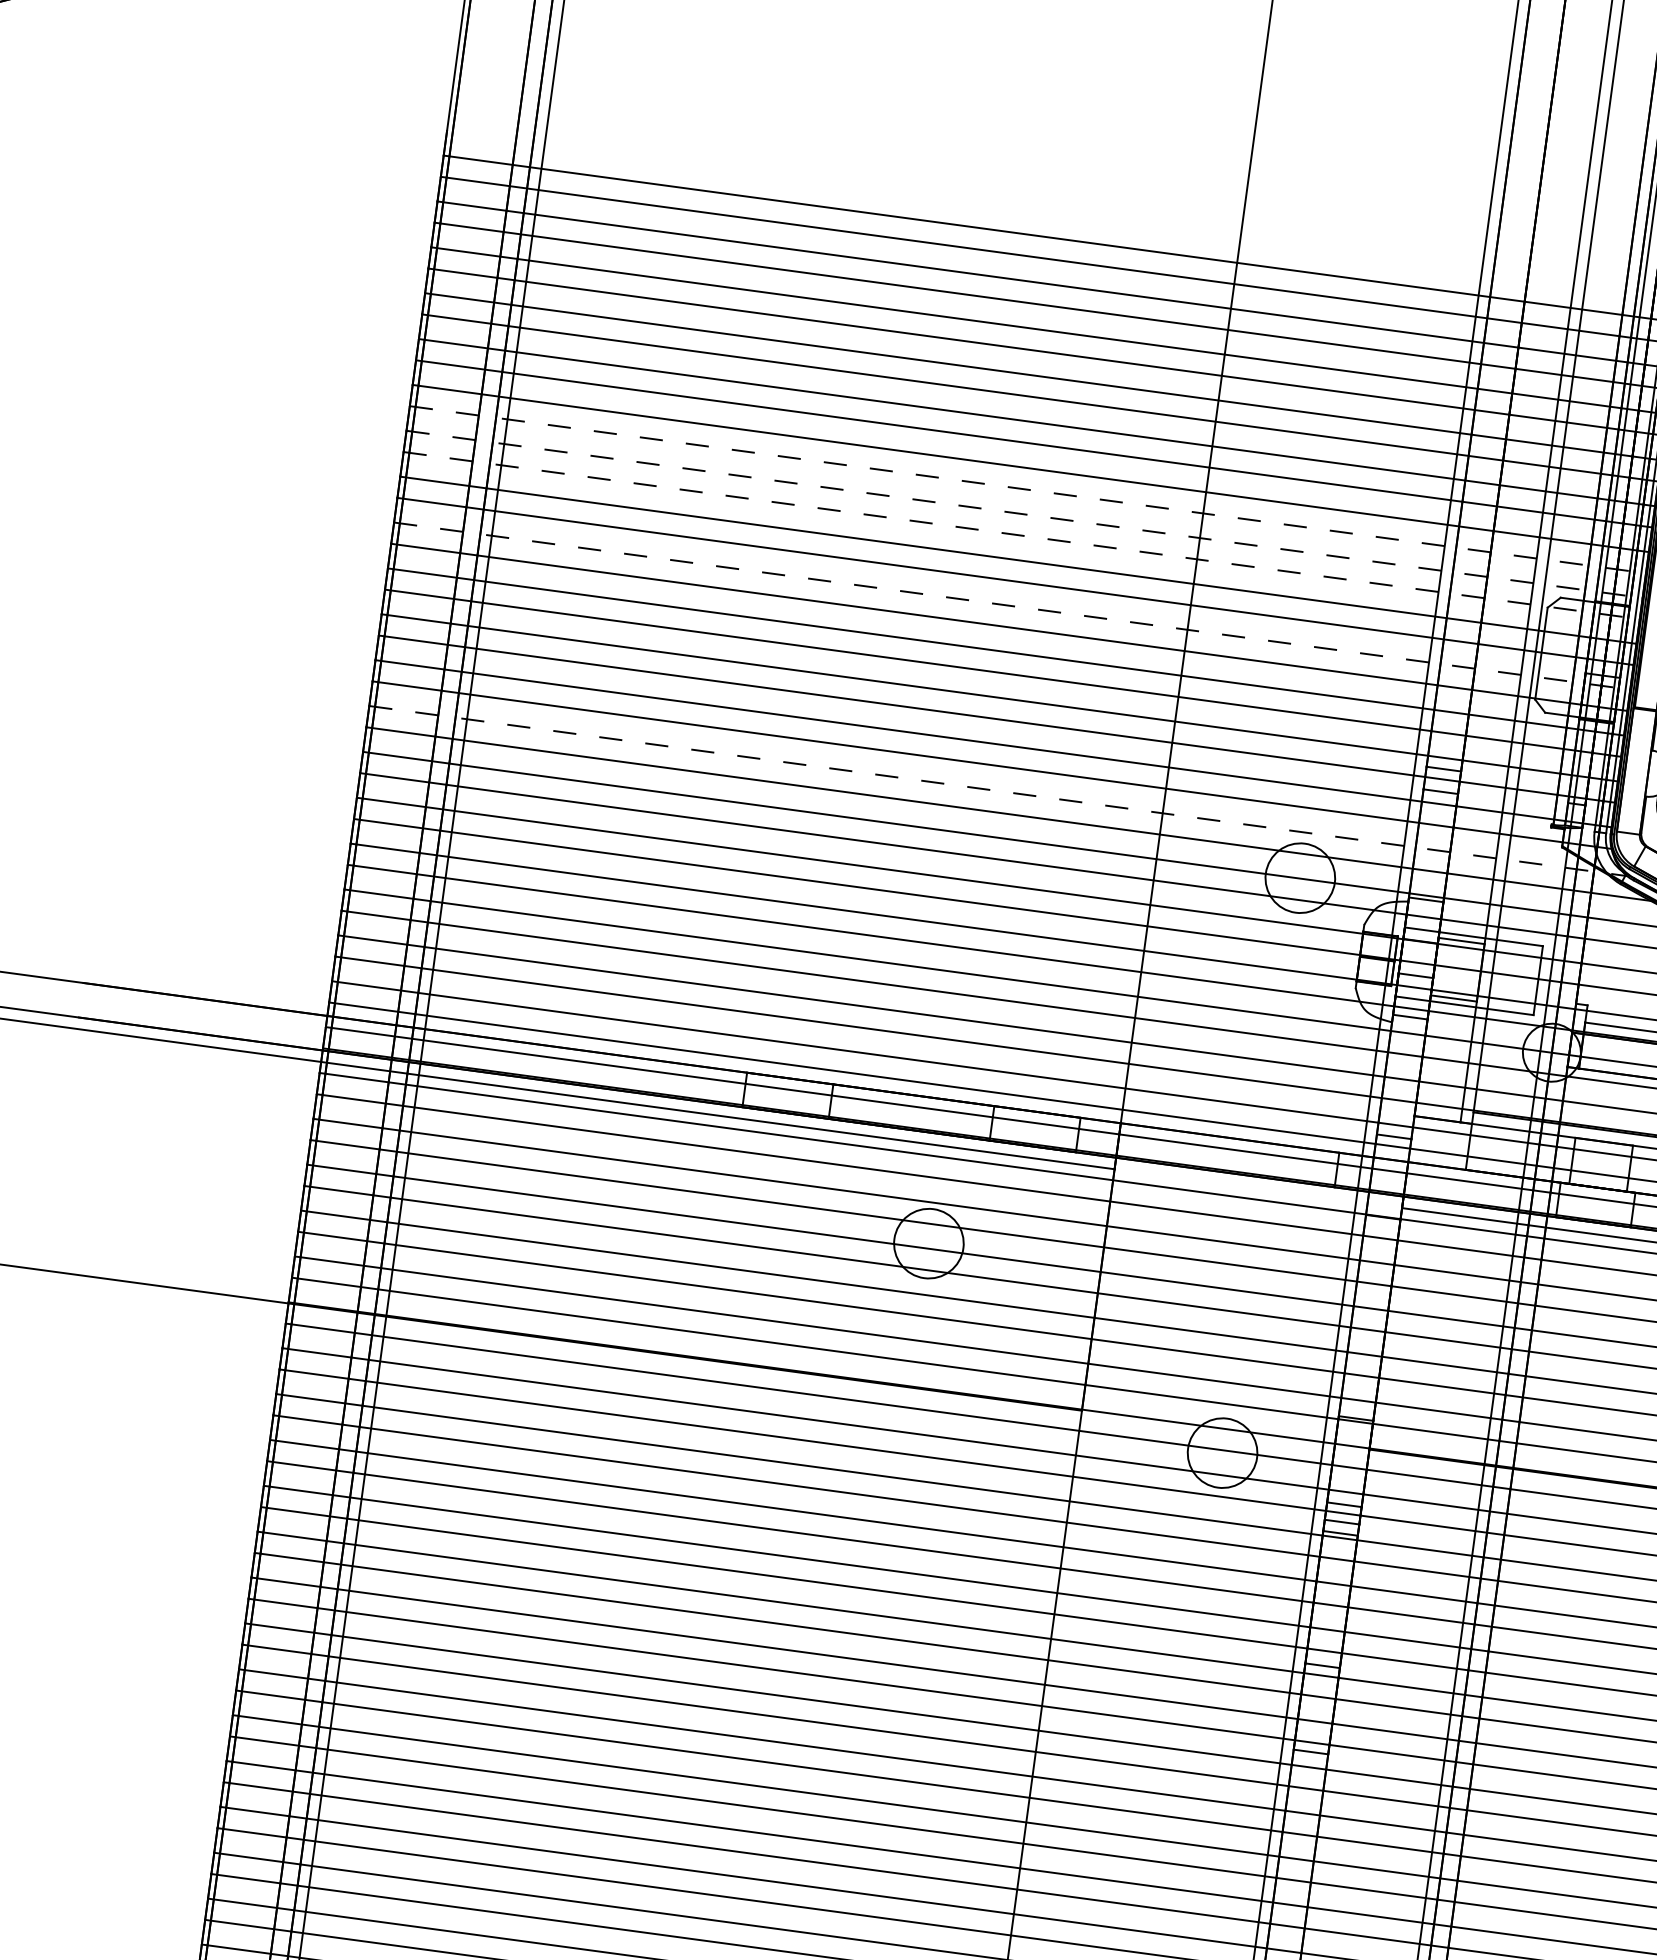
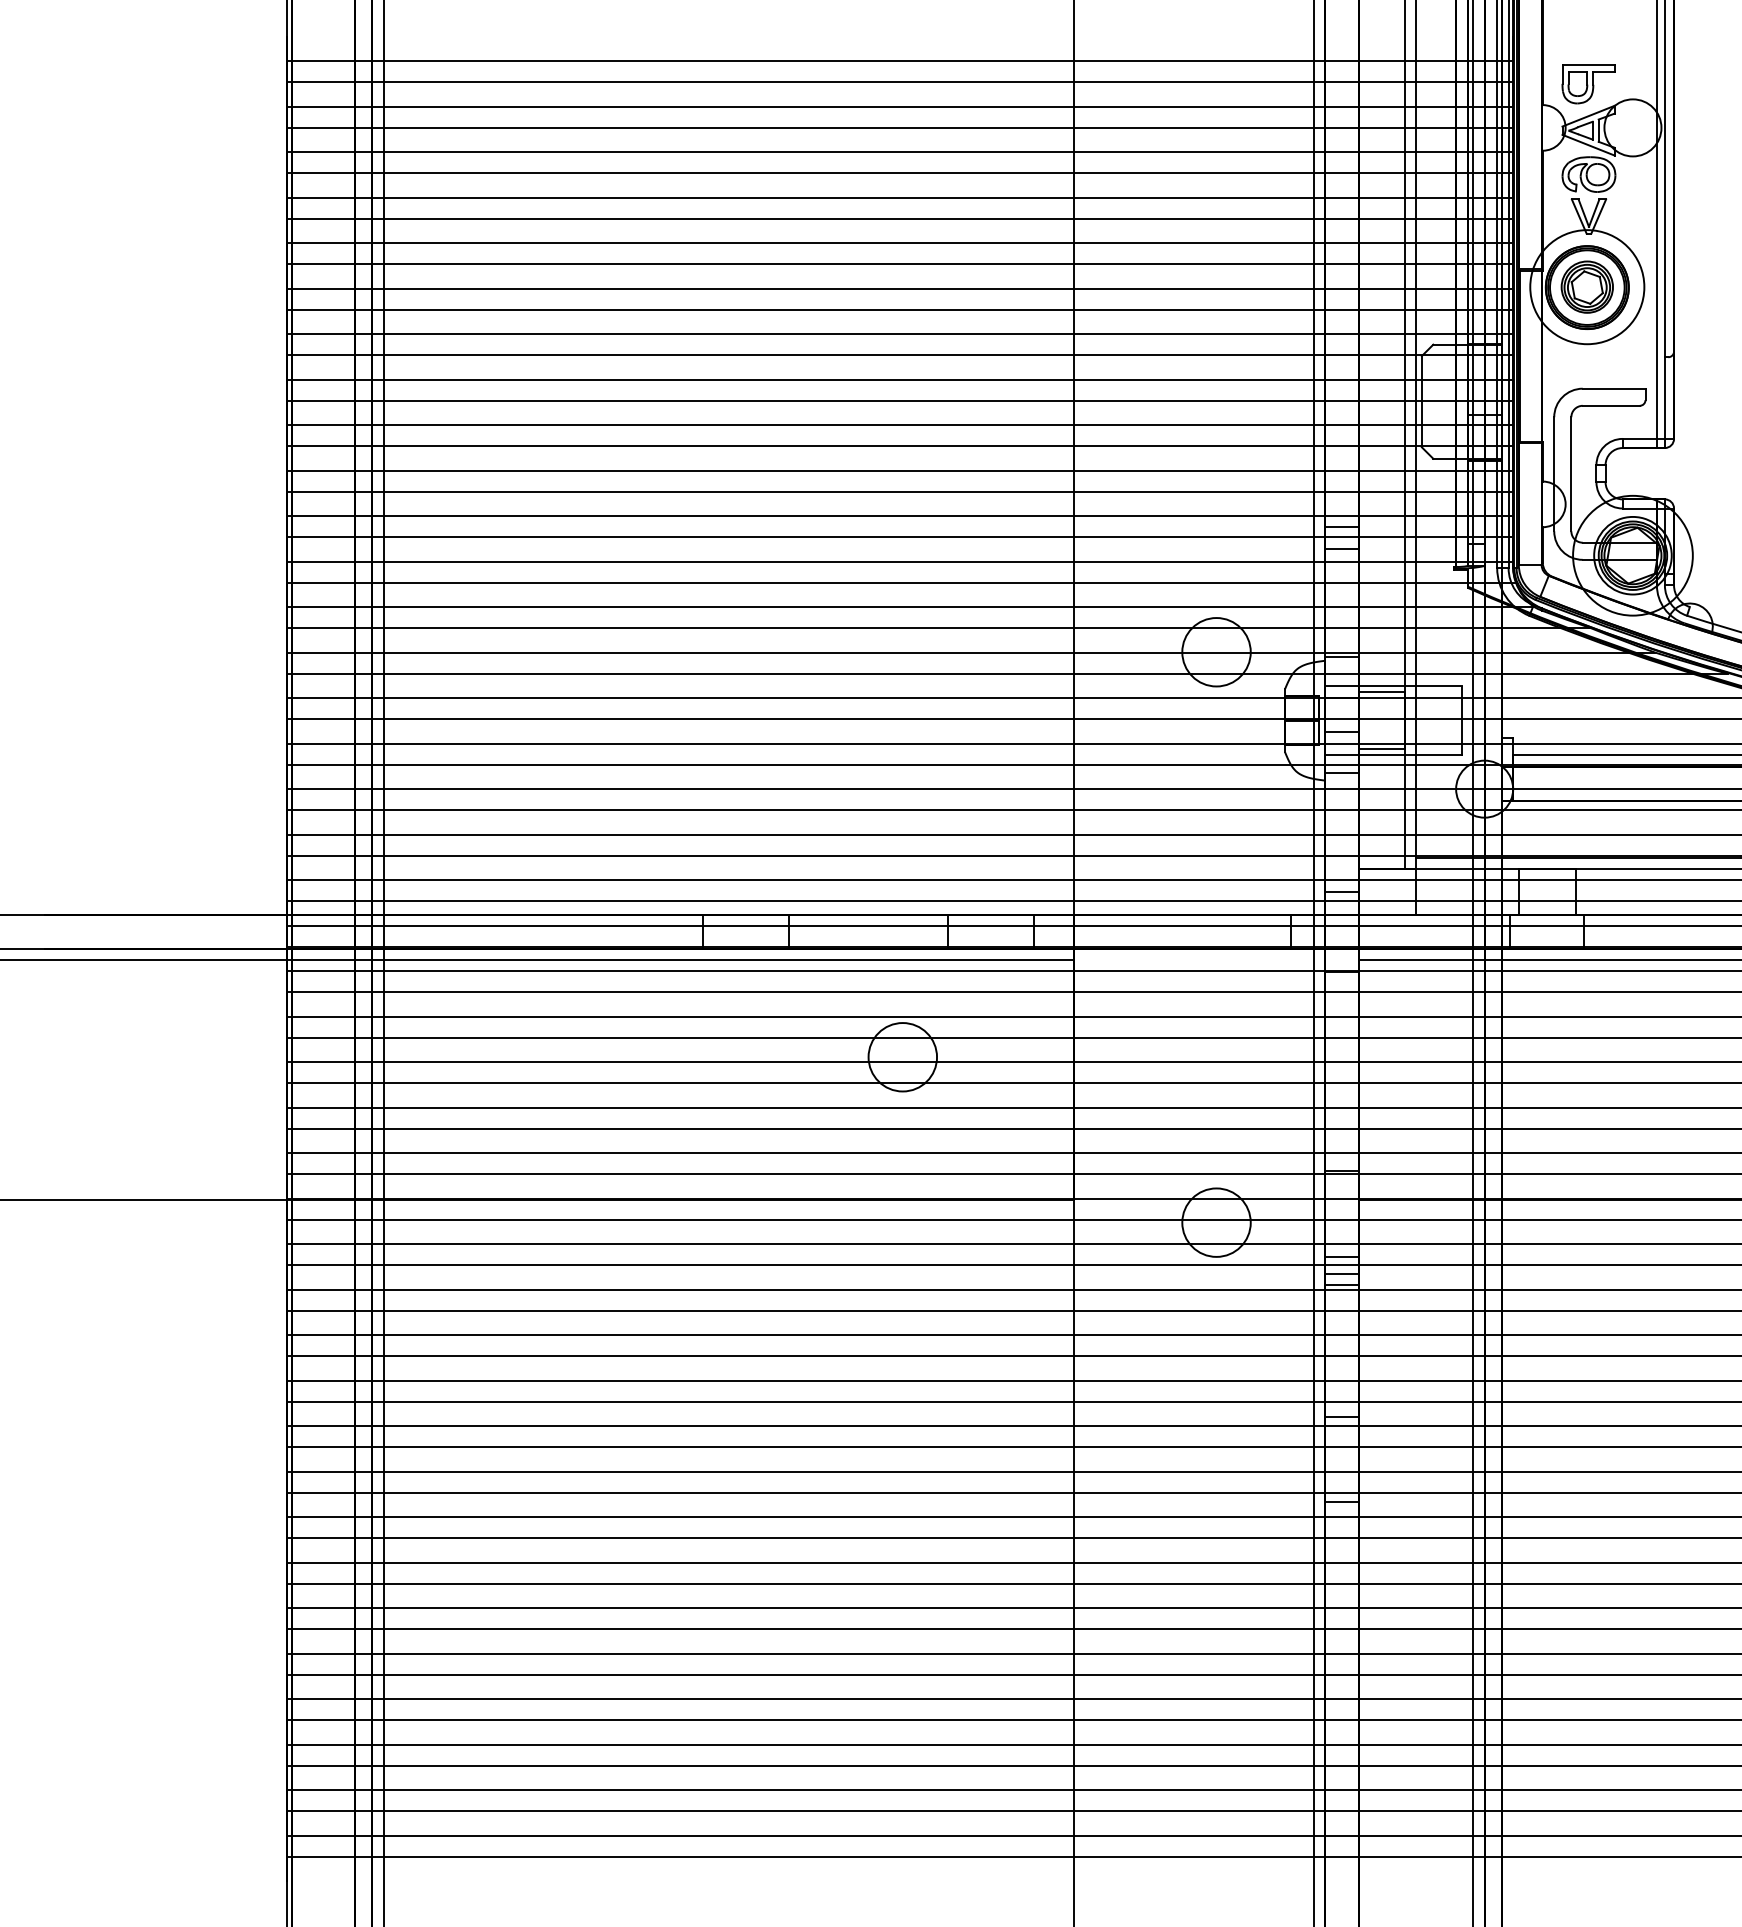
line: (1028, 489) -> (900, 309), dashed -> solid
line: (1025, 514) -> (900, 334), dashed -> solid
line: (1022, 536) -> (900, 355), dashed -> solid
line: (1012, 606) -> (900, 425), dashed -> solid
line: (997, 791) -> (910, 607), dashed -> solid

